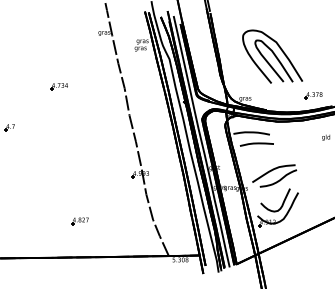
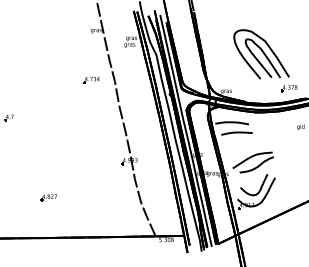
part: (272, 56) -> (261, 54), moved
part: (58, 86) -> (90, 80), moved
part: (79, 221) -> (48, 198), moved

